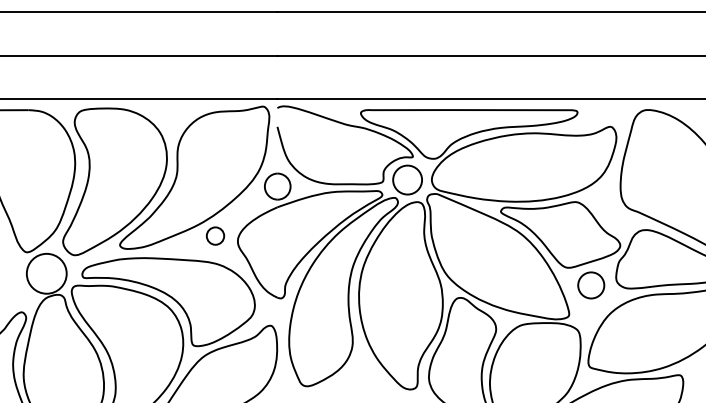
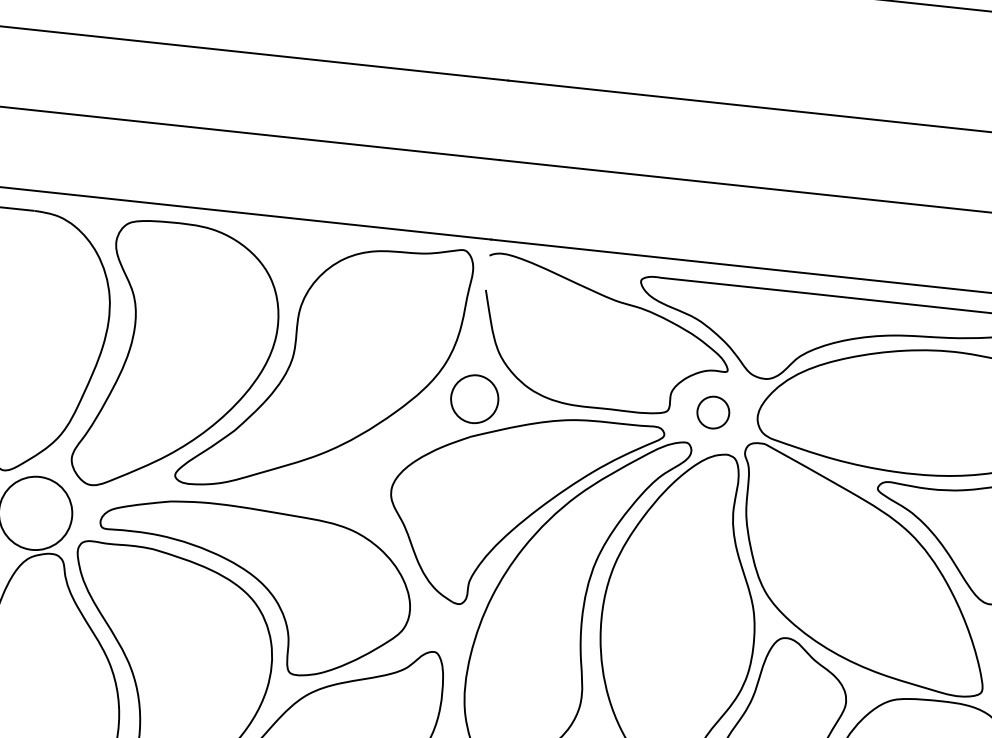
circle: (407, 179) -> (713, 411), size x0.6
circle: (215, 235) -> (351, 476), removed

